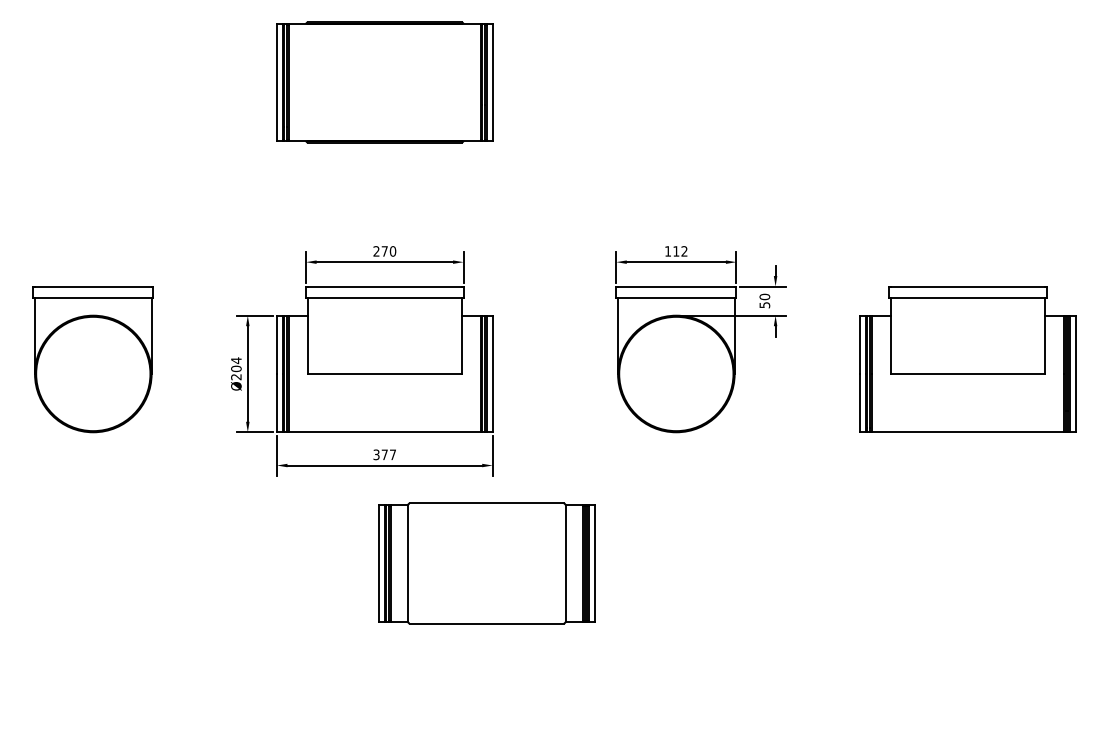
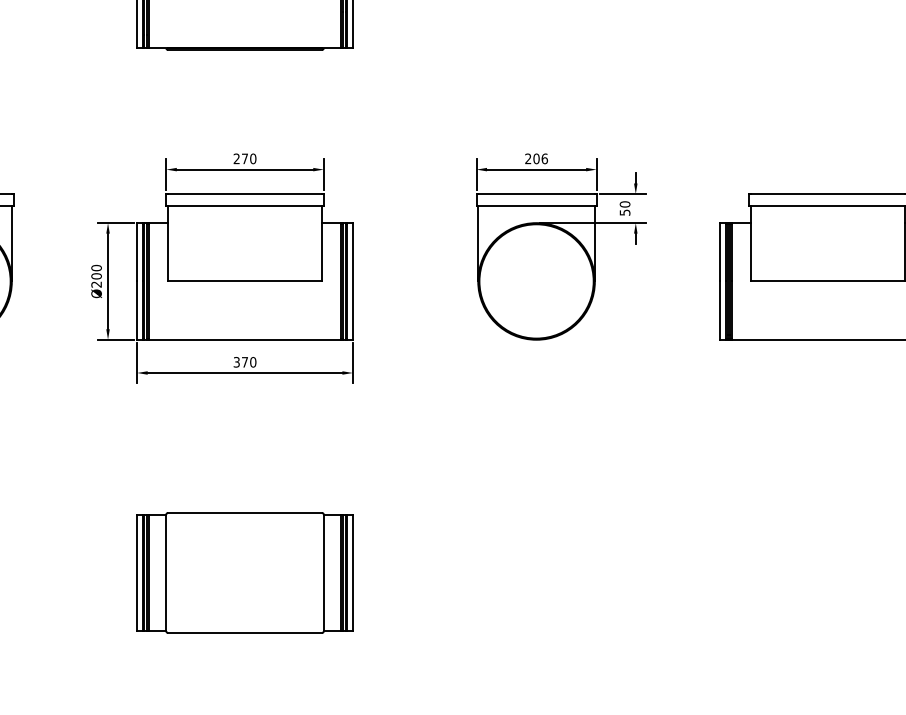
text: (676, 251) -> (536, 158), 112 -> 206
text: (236, 360) -> (96, 267), Ø204 -> Ø200
text: (392, 454) -> (252, 361), 377 -> 370
part: (486, 563) -> (244, 572), moved

